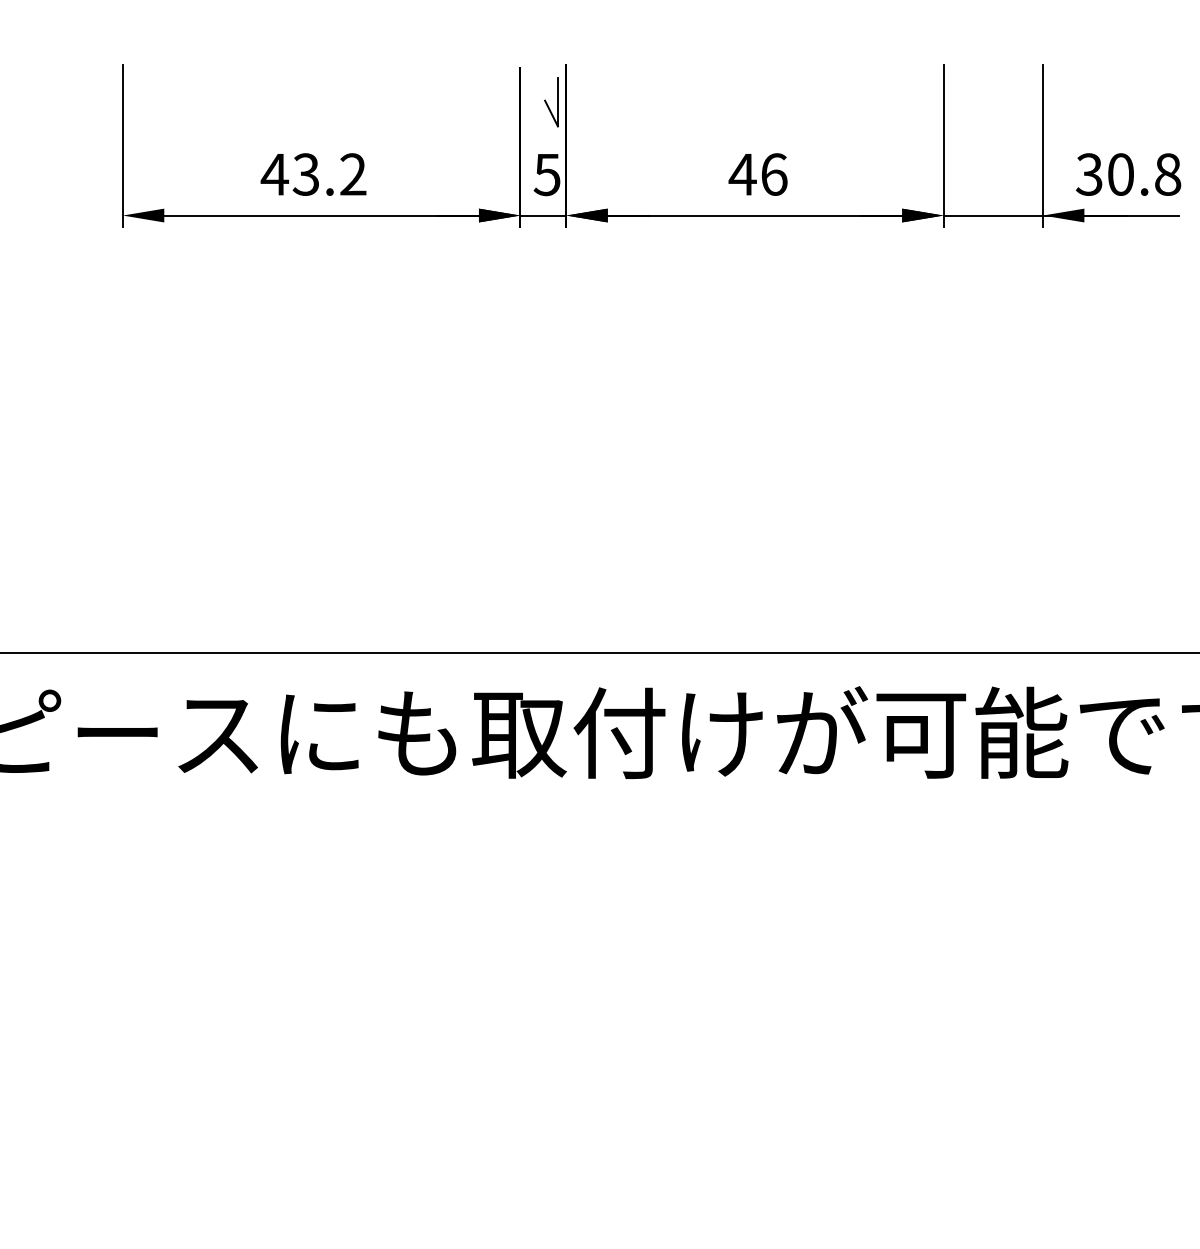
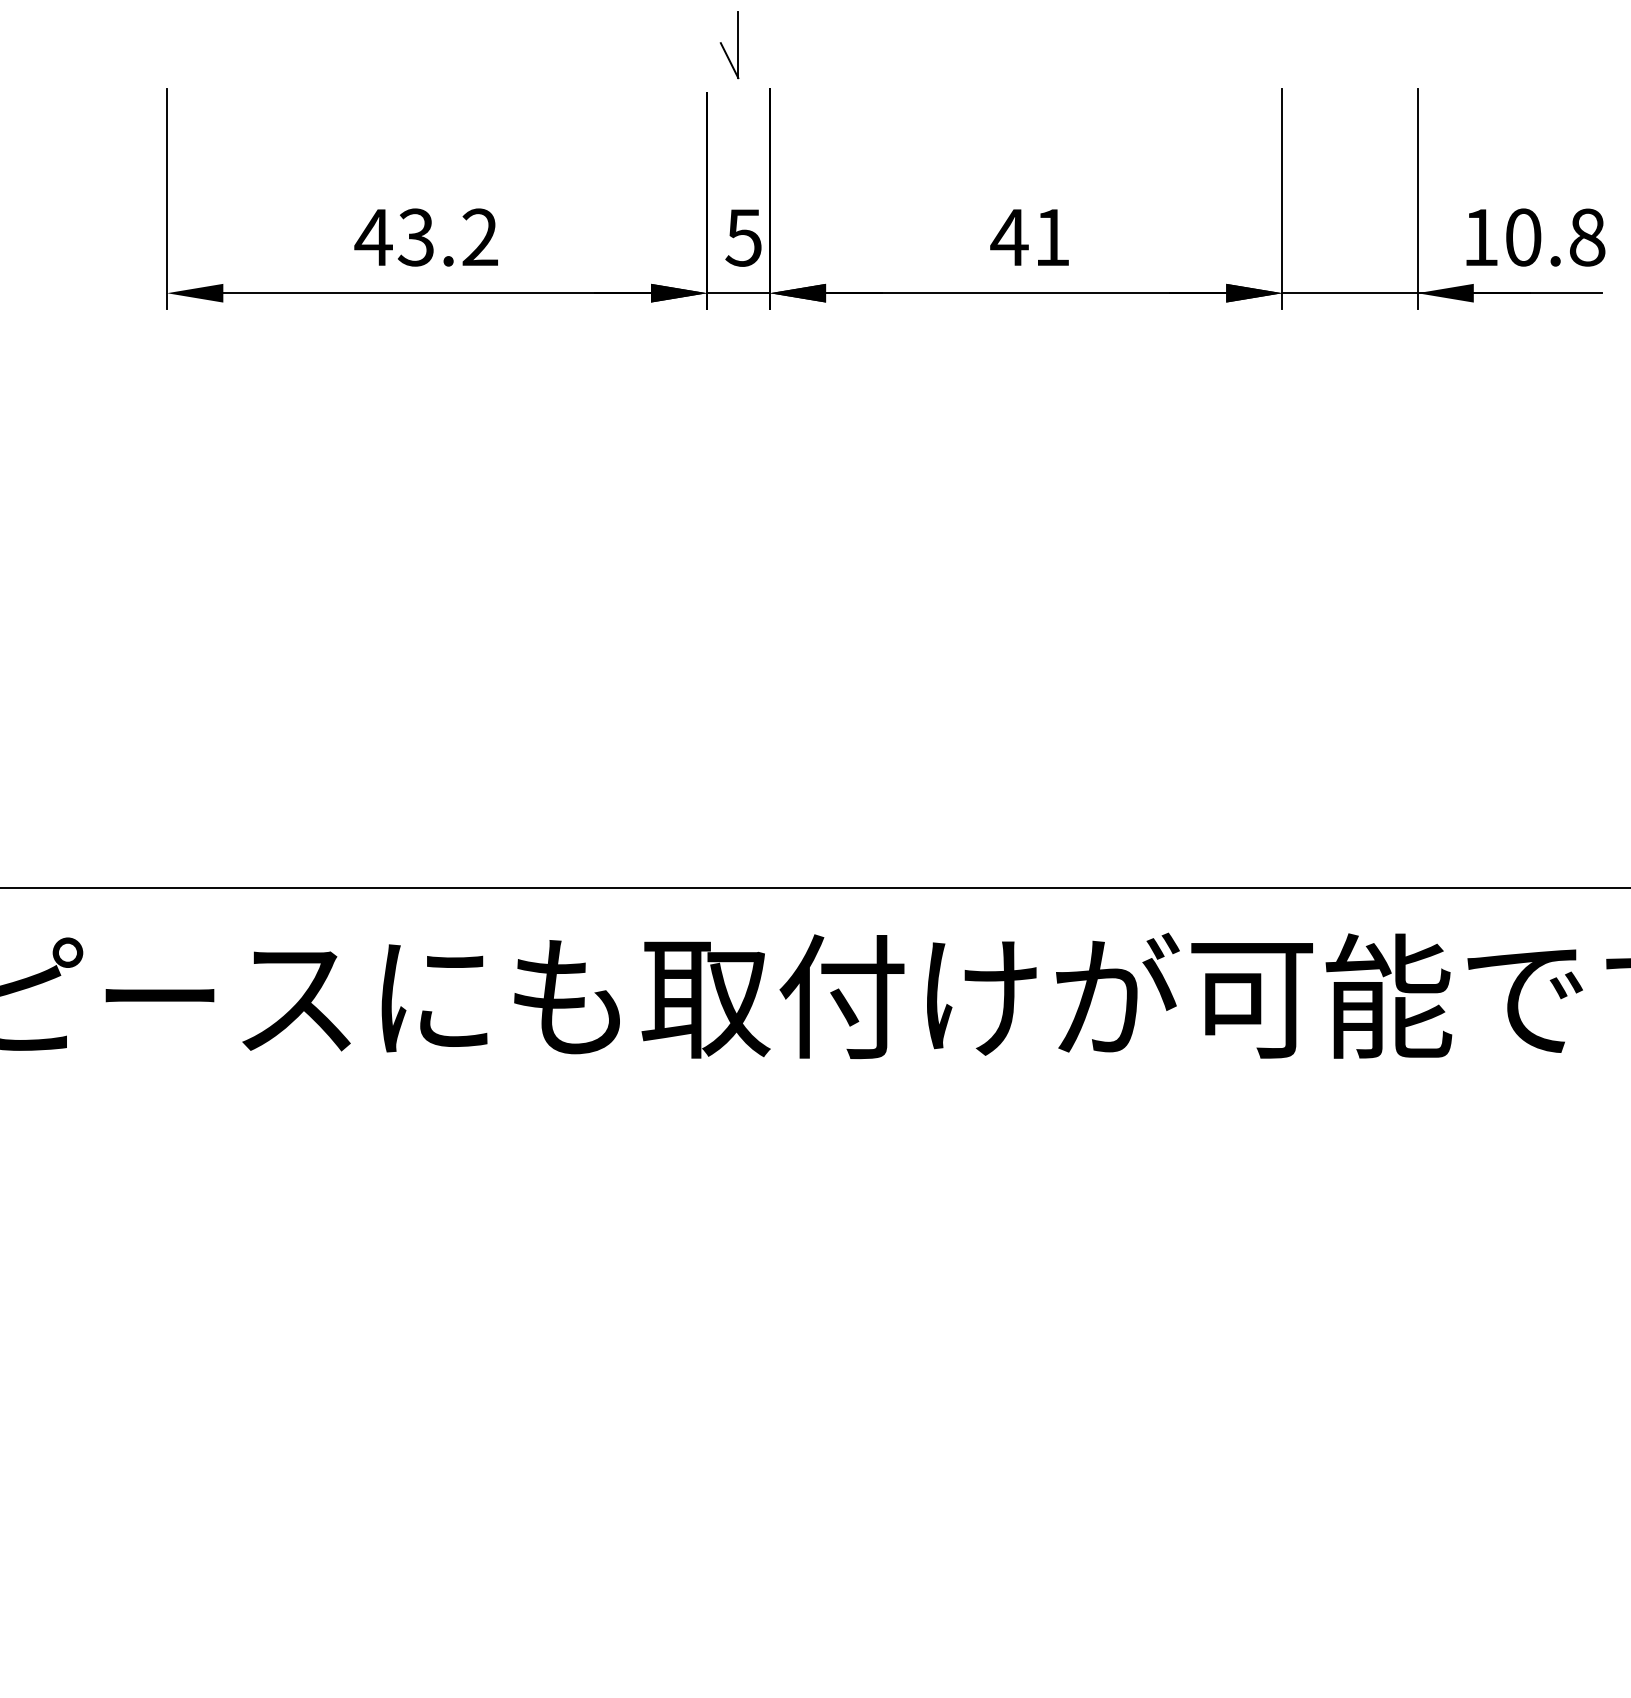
part: (551, 102) -> (729, 45), moved
text: (774, 174) -> (1052, 237), 46 -> 41
text: (1089, 174) -> (1480, 237), 30.8 -> 10.8

